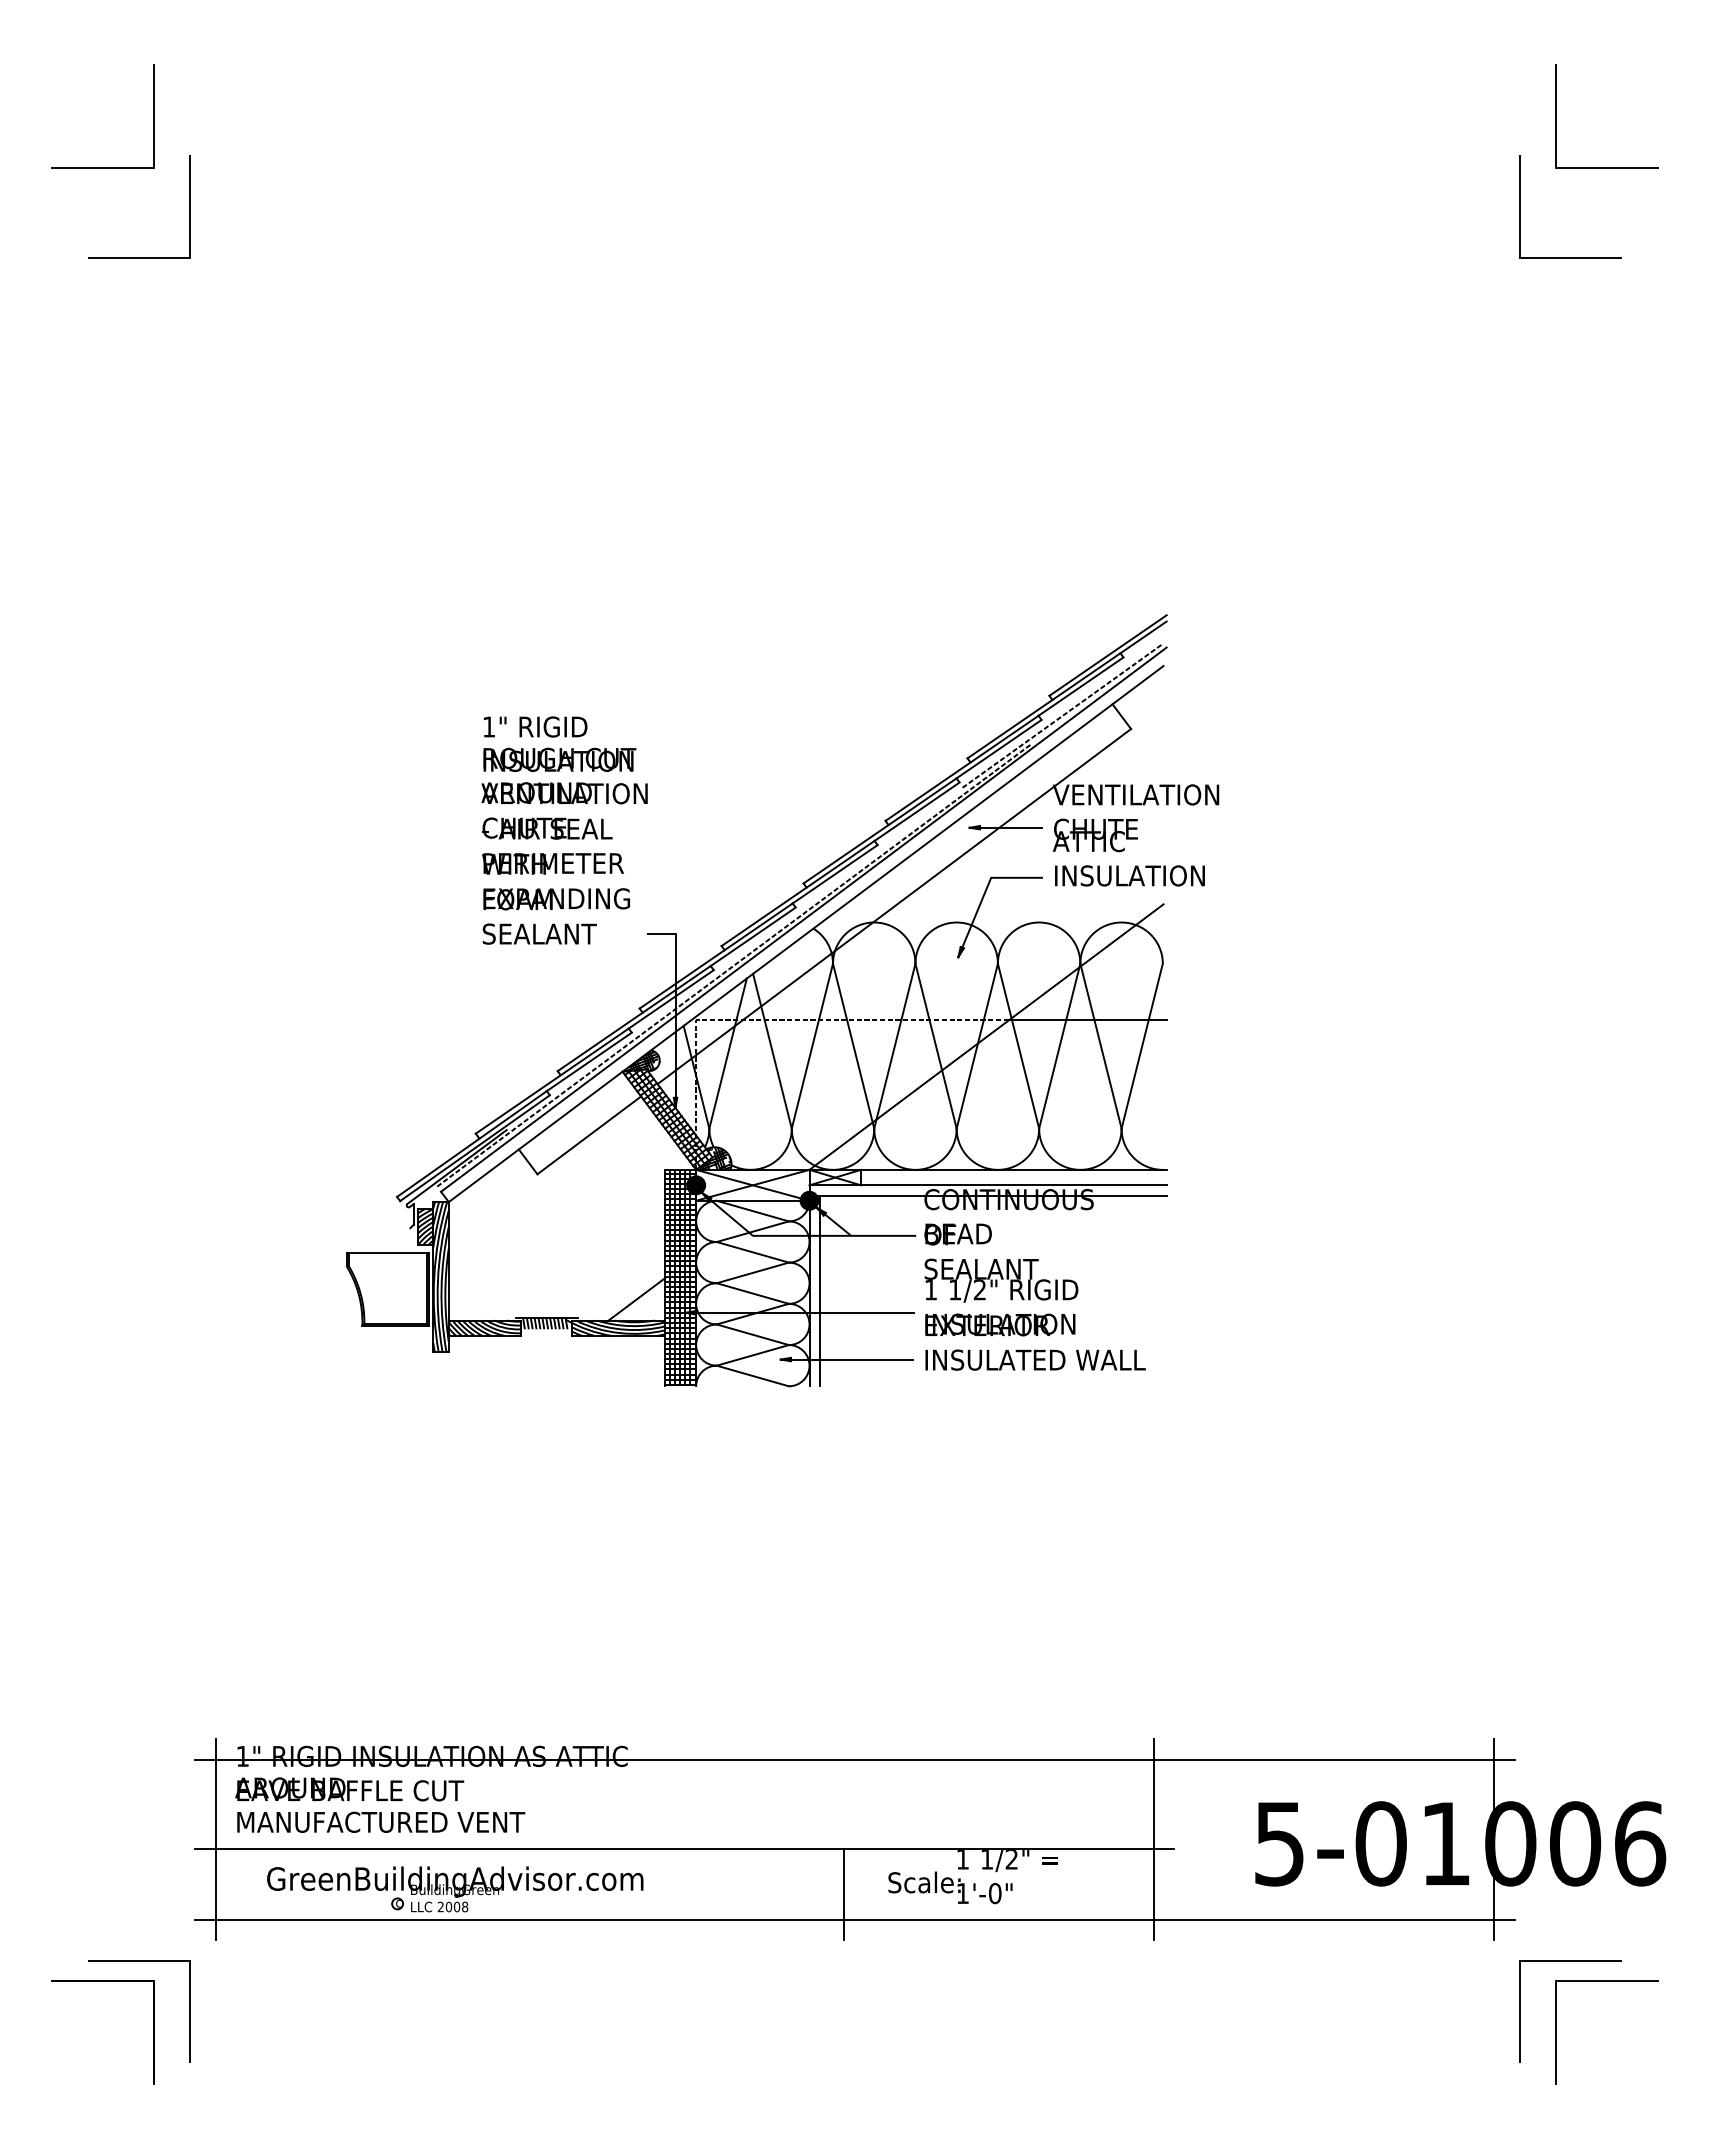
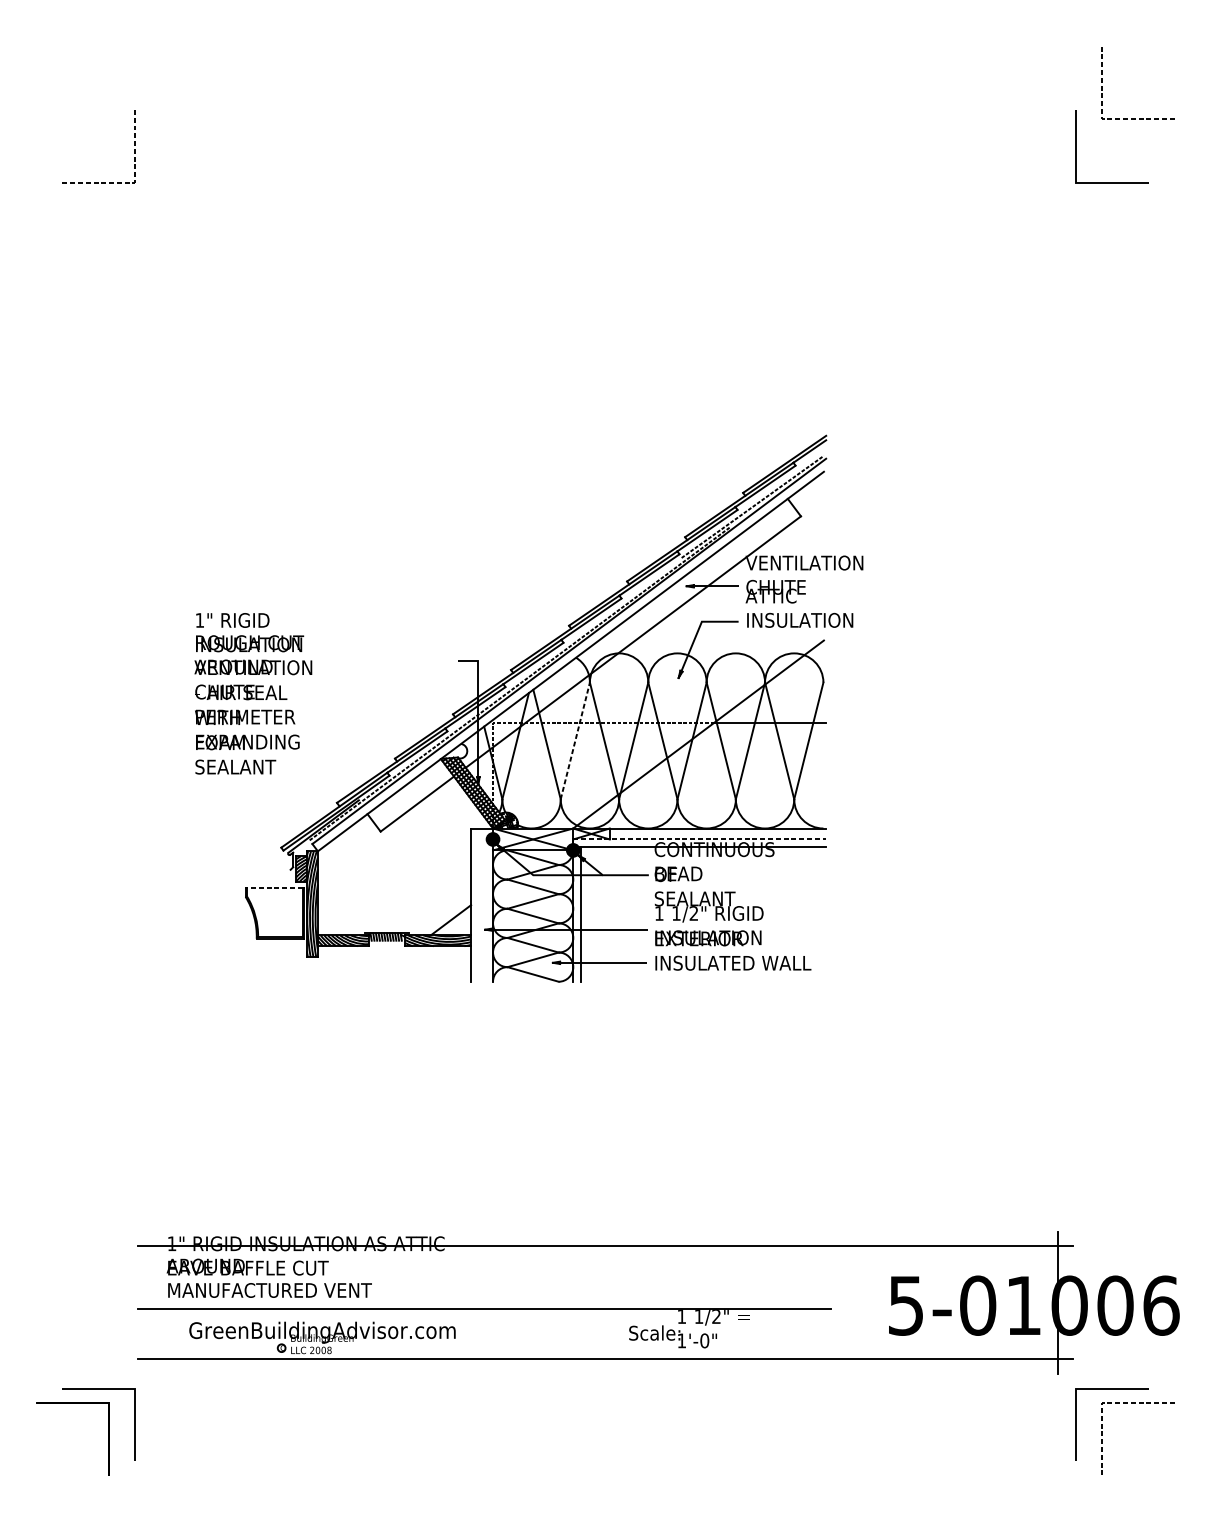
line: (153, 116) -> (108, 82), removed
line: (1555, 167) -> (1101, 118), solid -> dashed
line: (190, 257) -> (135, 182), solid -> dashed
text: (564, 830) -> (253, 693), moved
line: (812, 1046) -> (575, 741), solid -> dashed
hatch: (641, 1060) -> (454, 751), removed
line: (988, 1185) -> (700, 839), solid -> dashed
line: (387, 1253) -> (274, 887), solid -> dashed
hatch: (680, 1277) -> (481, 904), removed
line: (216, 1839) -> (153, 1302), removed
line: (1153, 1839) -> (816, 1302), removed
line: (843, 1894) -> (597, 1341), removed
line: (1555, 1981) -> (1101, 1403), solid -> dashed

